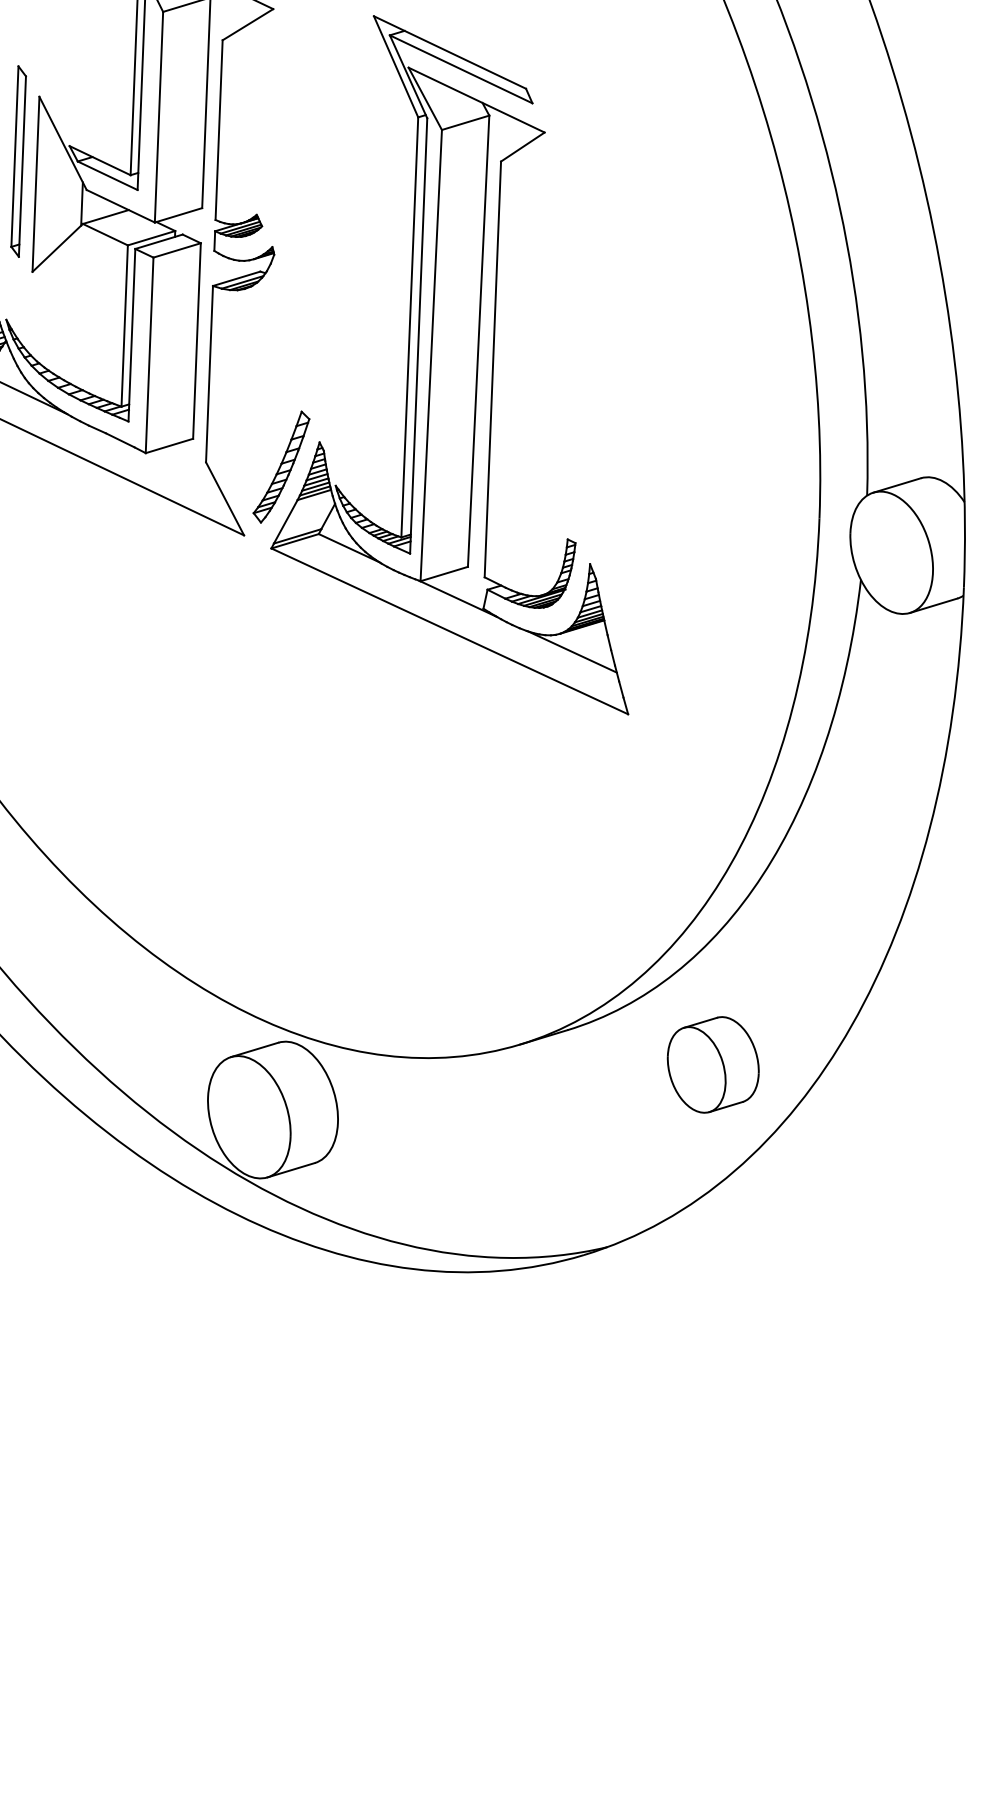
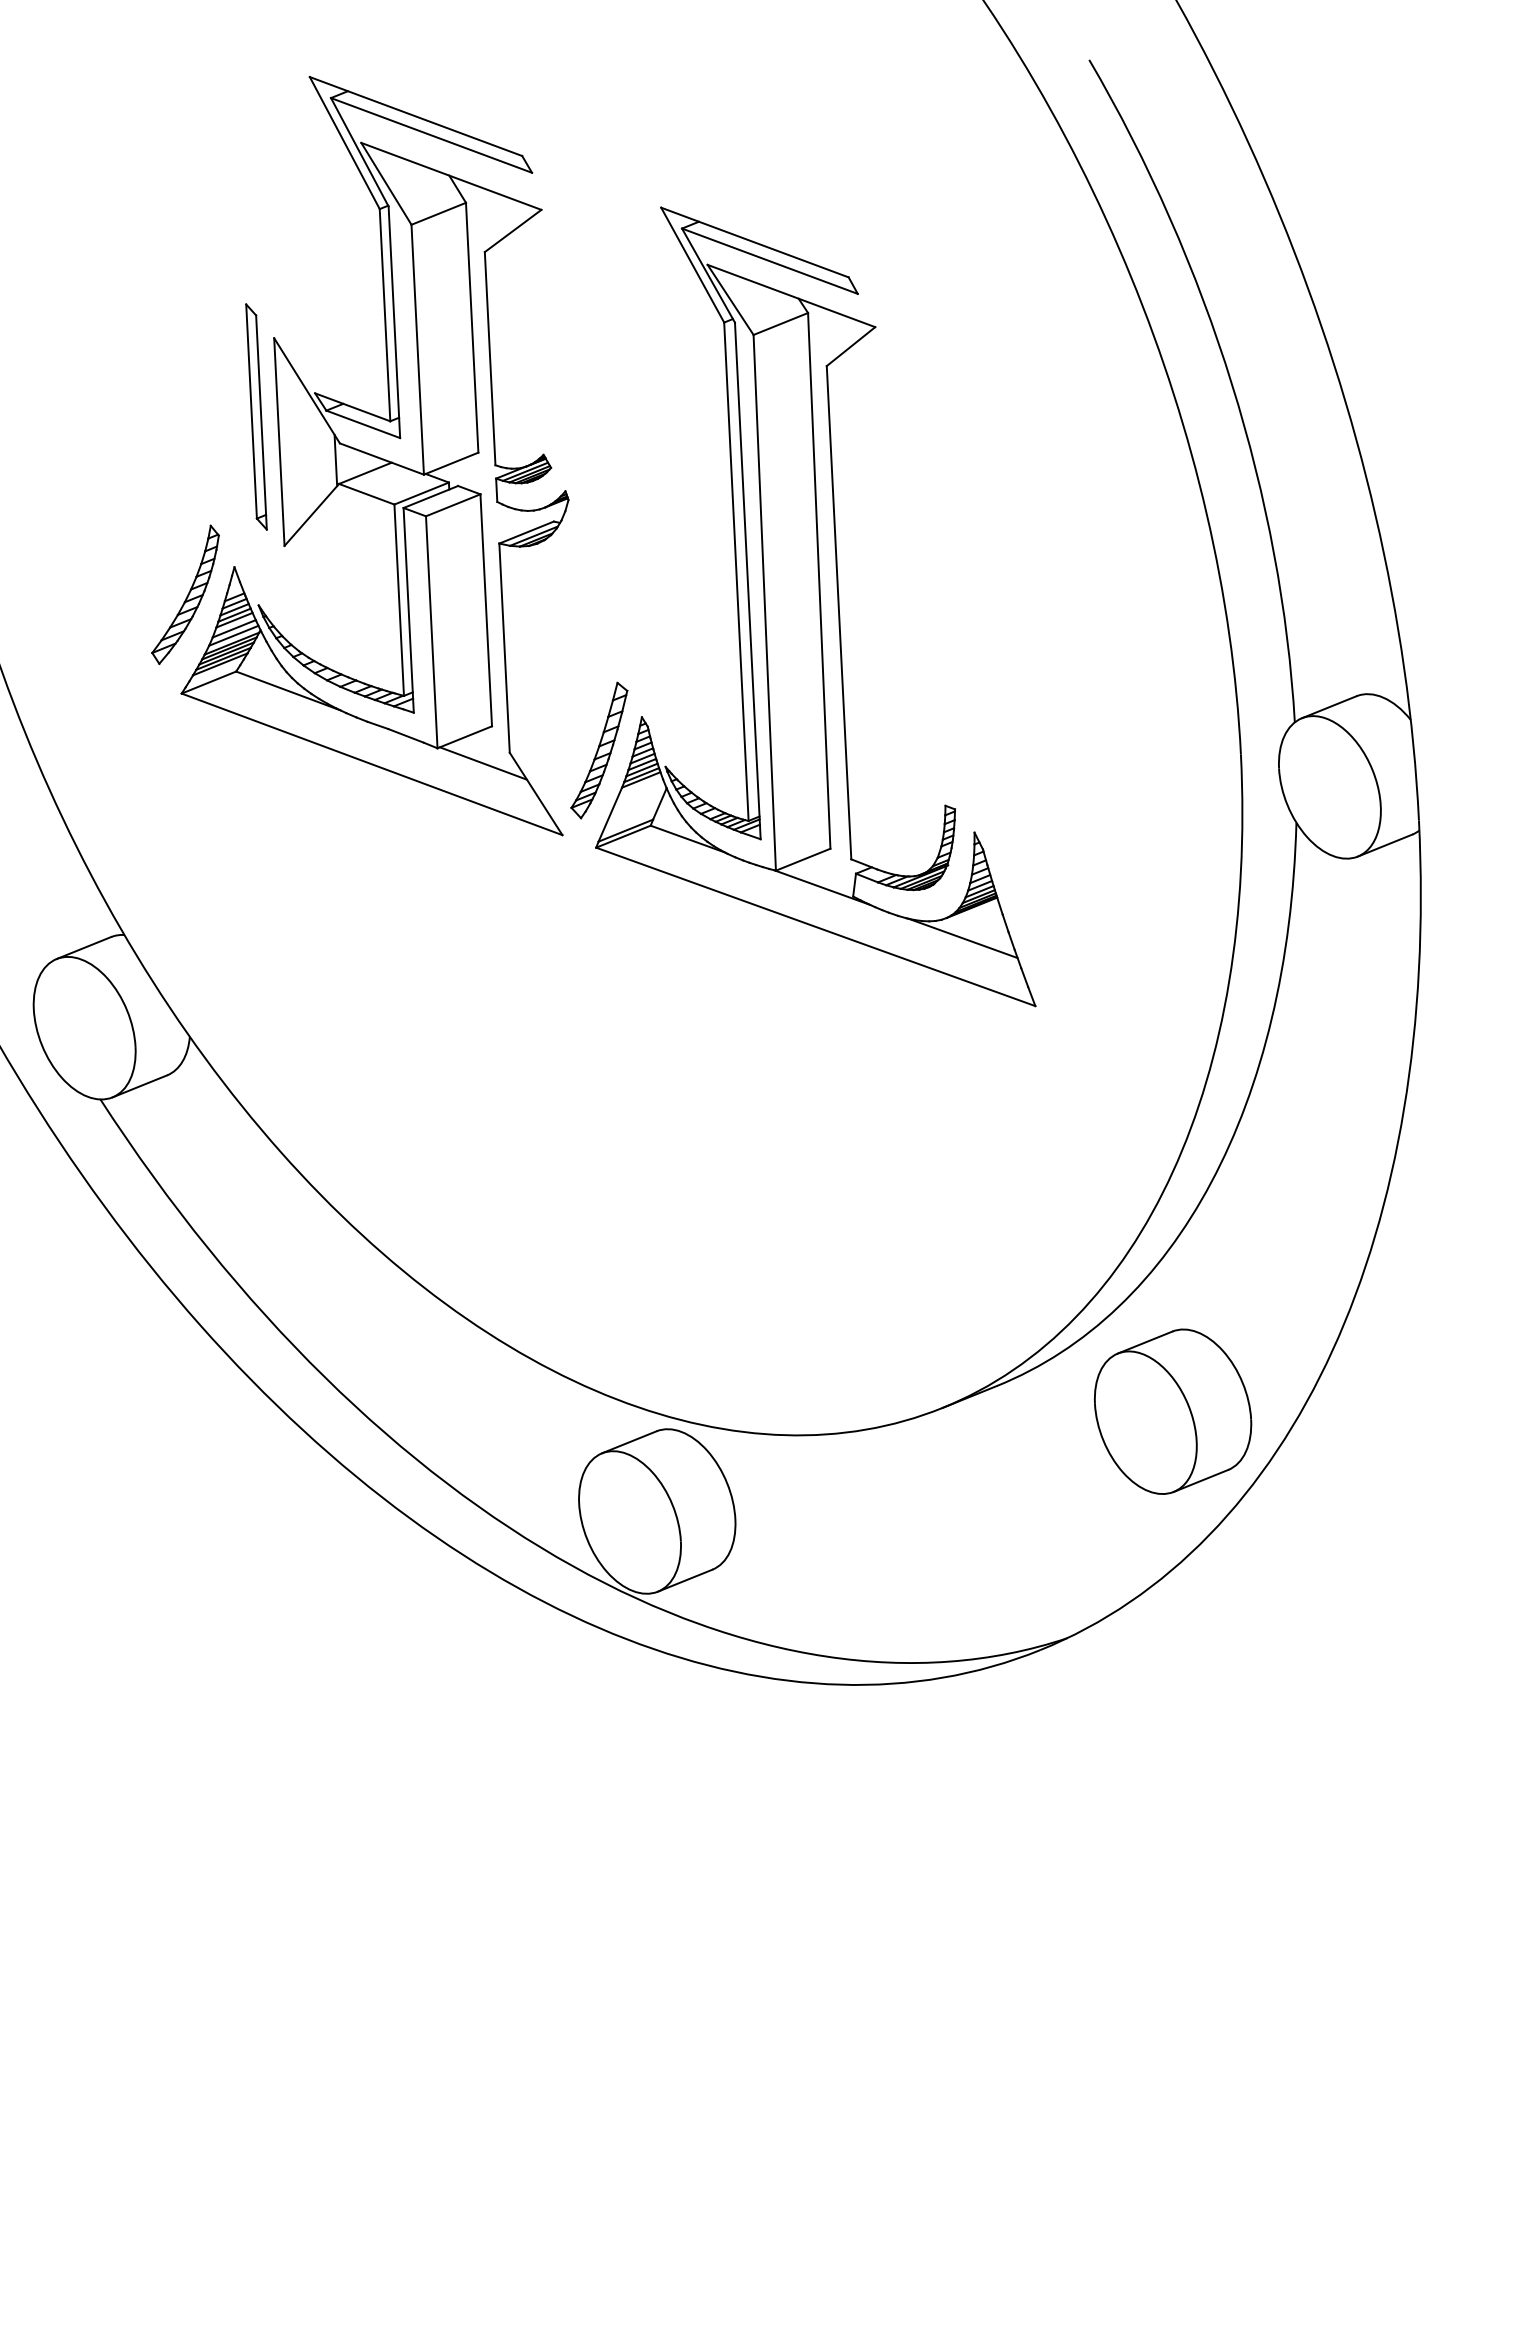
line: (182, 469) -> (482, 763), added
part: (712, 1064) -> (1172, 1411), size x1.43

